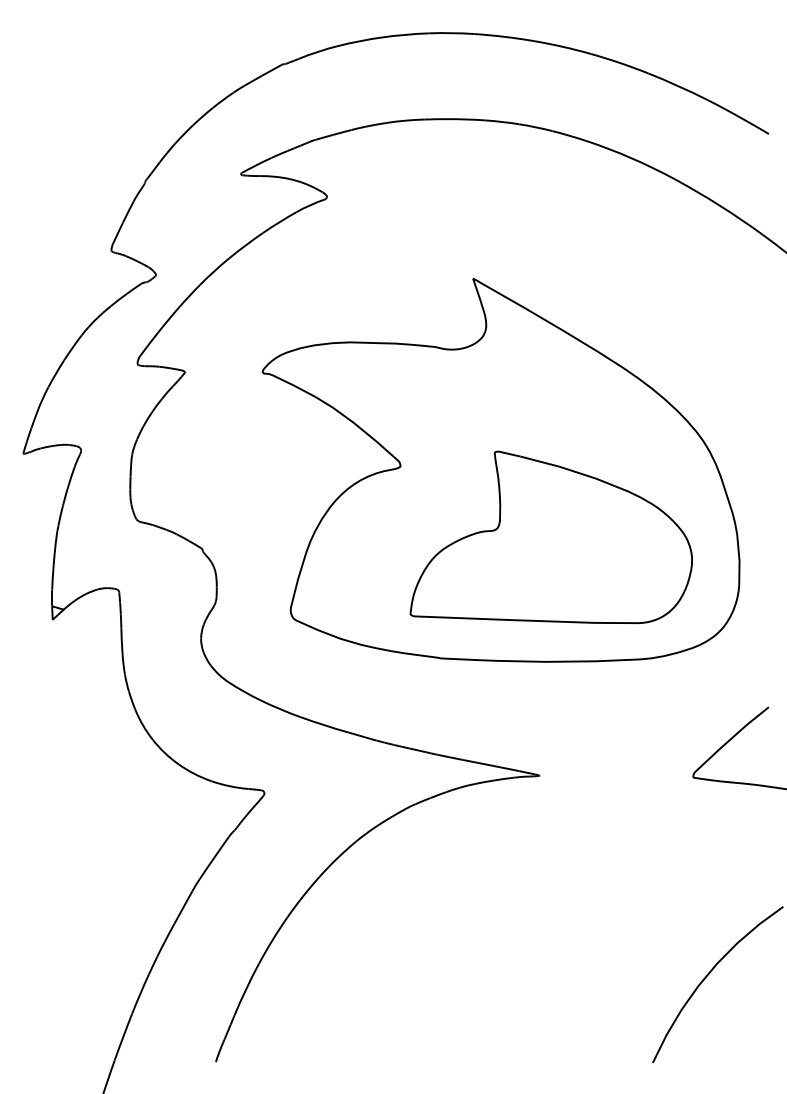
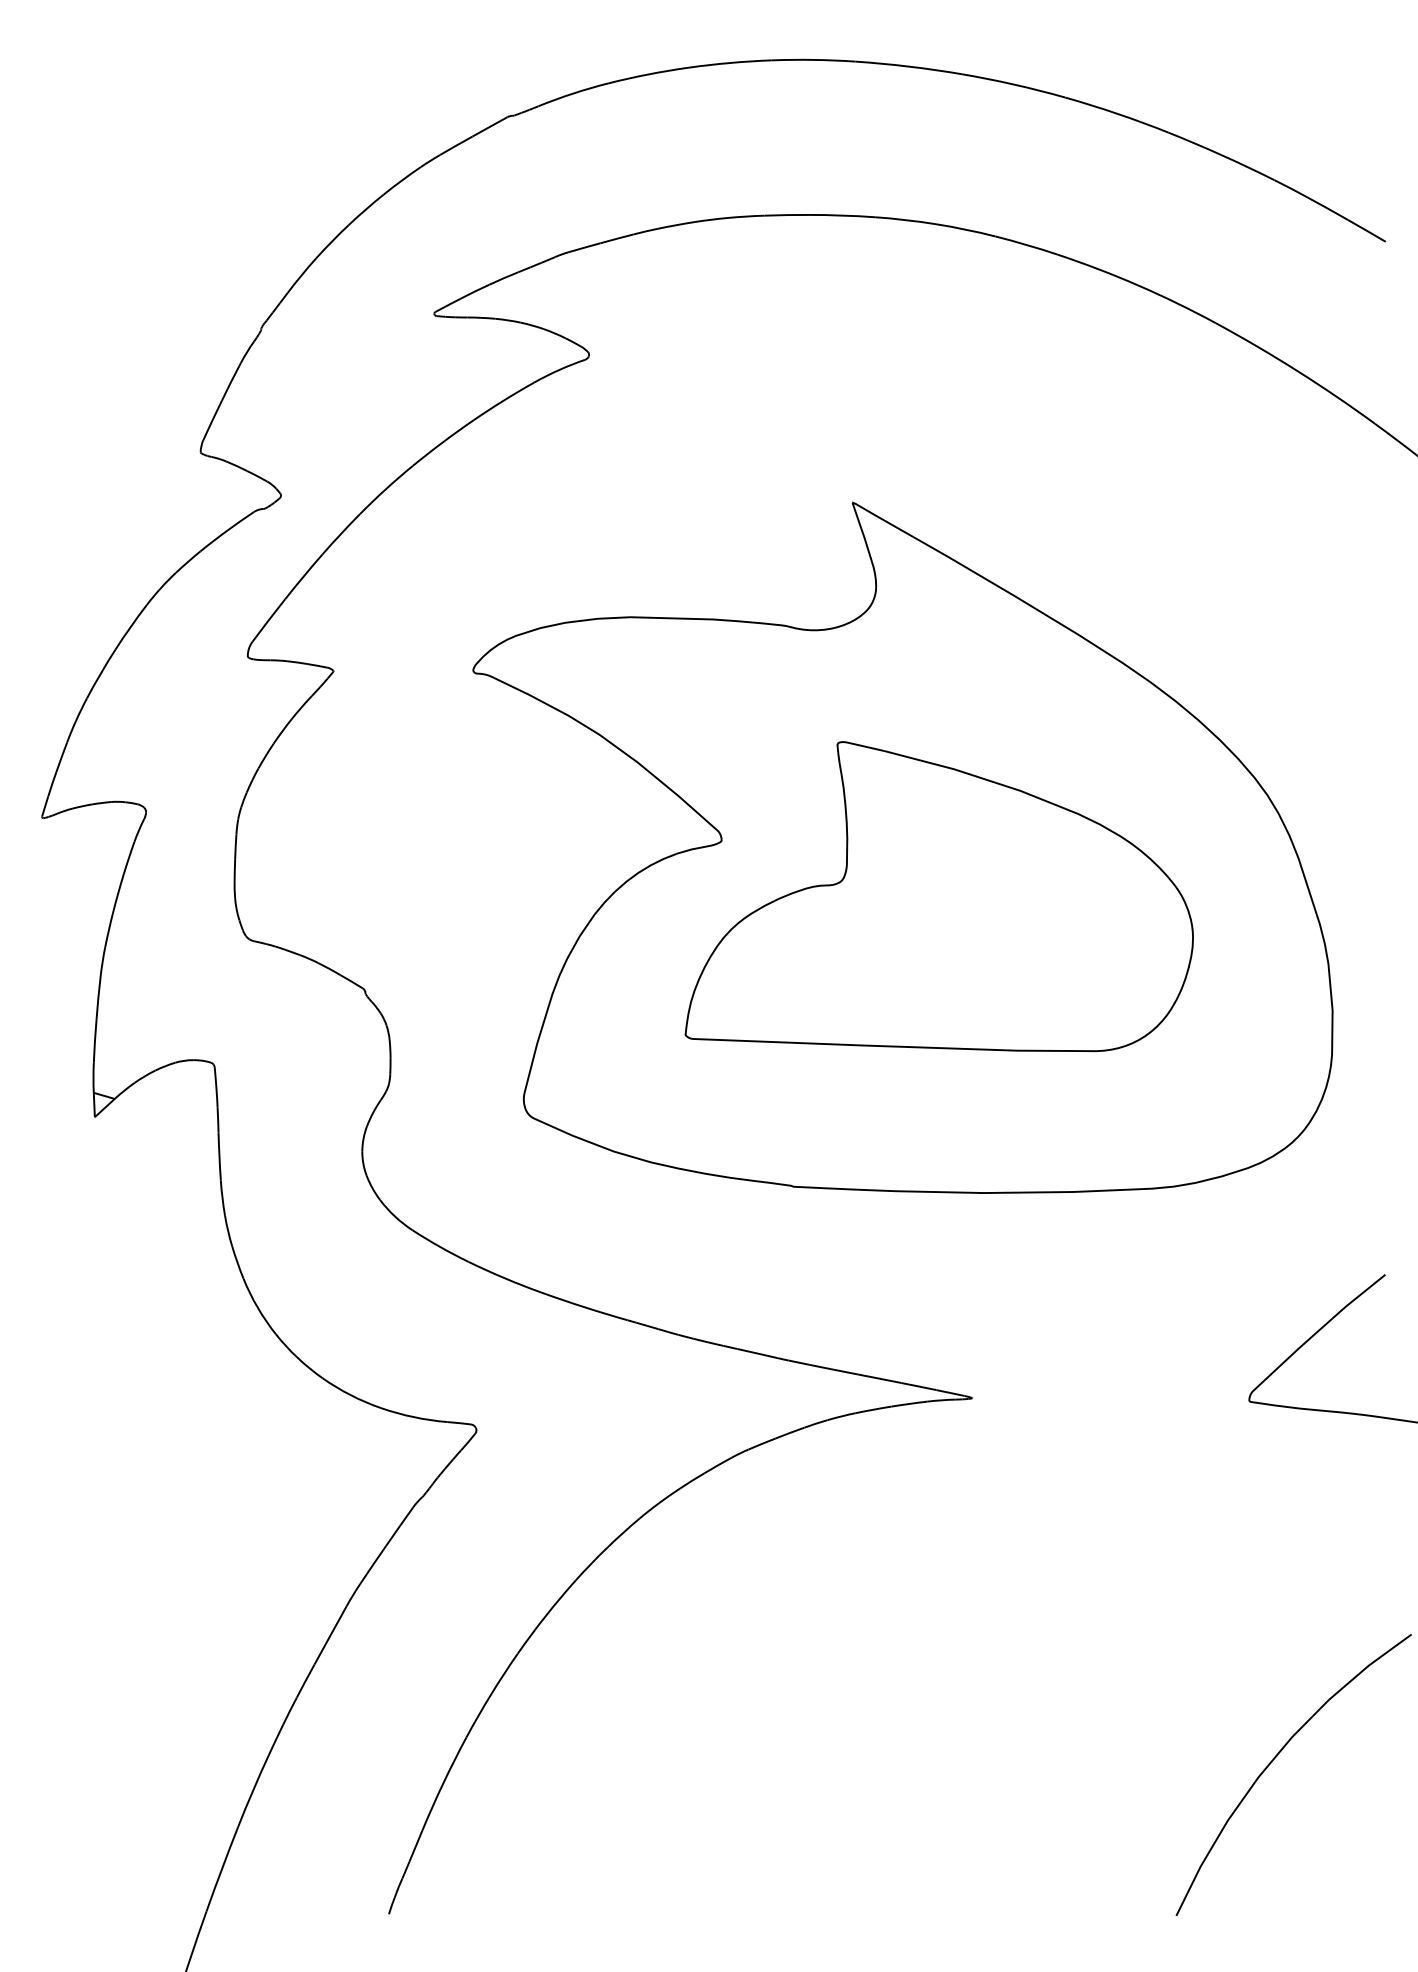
part: (550, 536) -> (937, 894), moved

